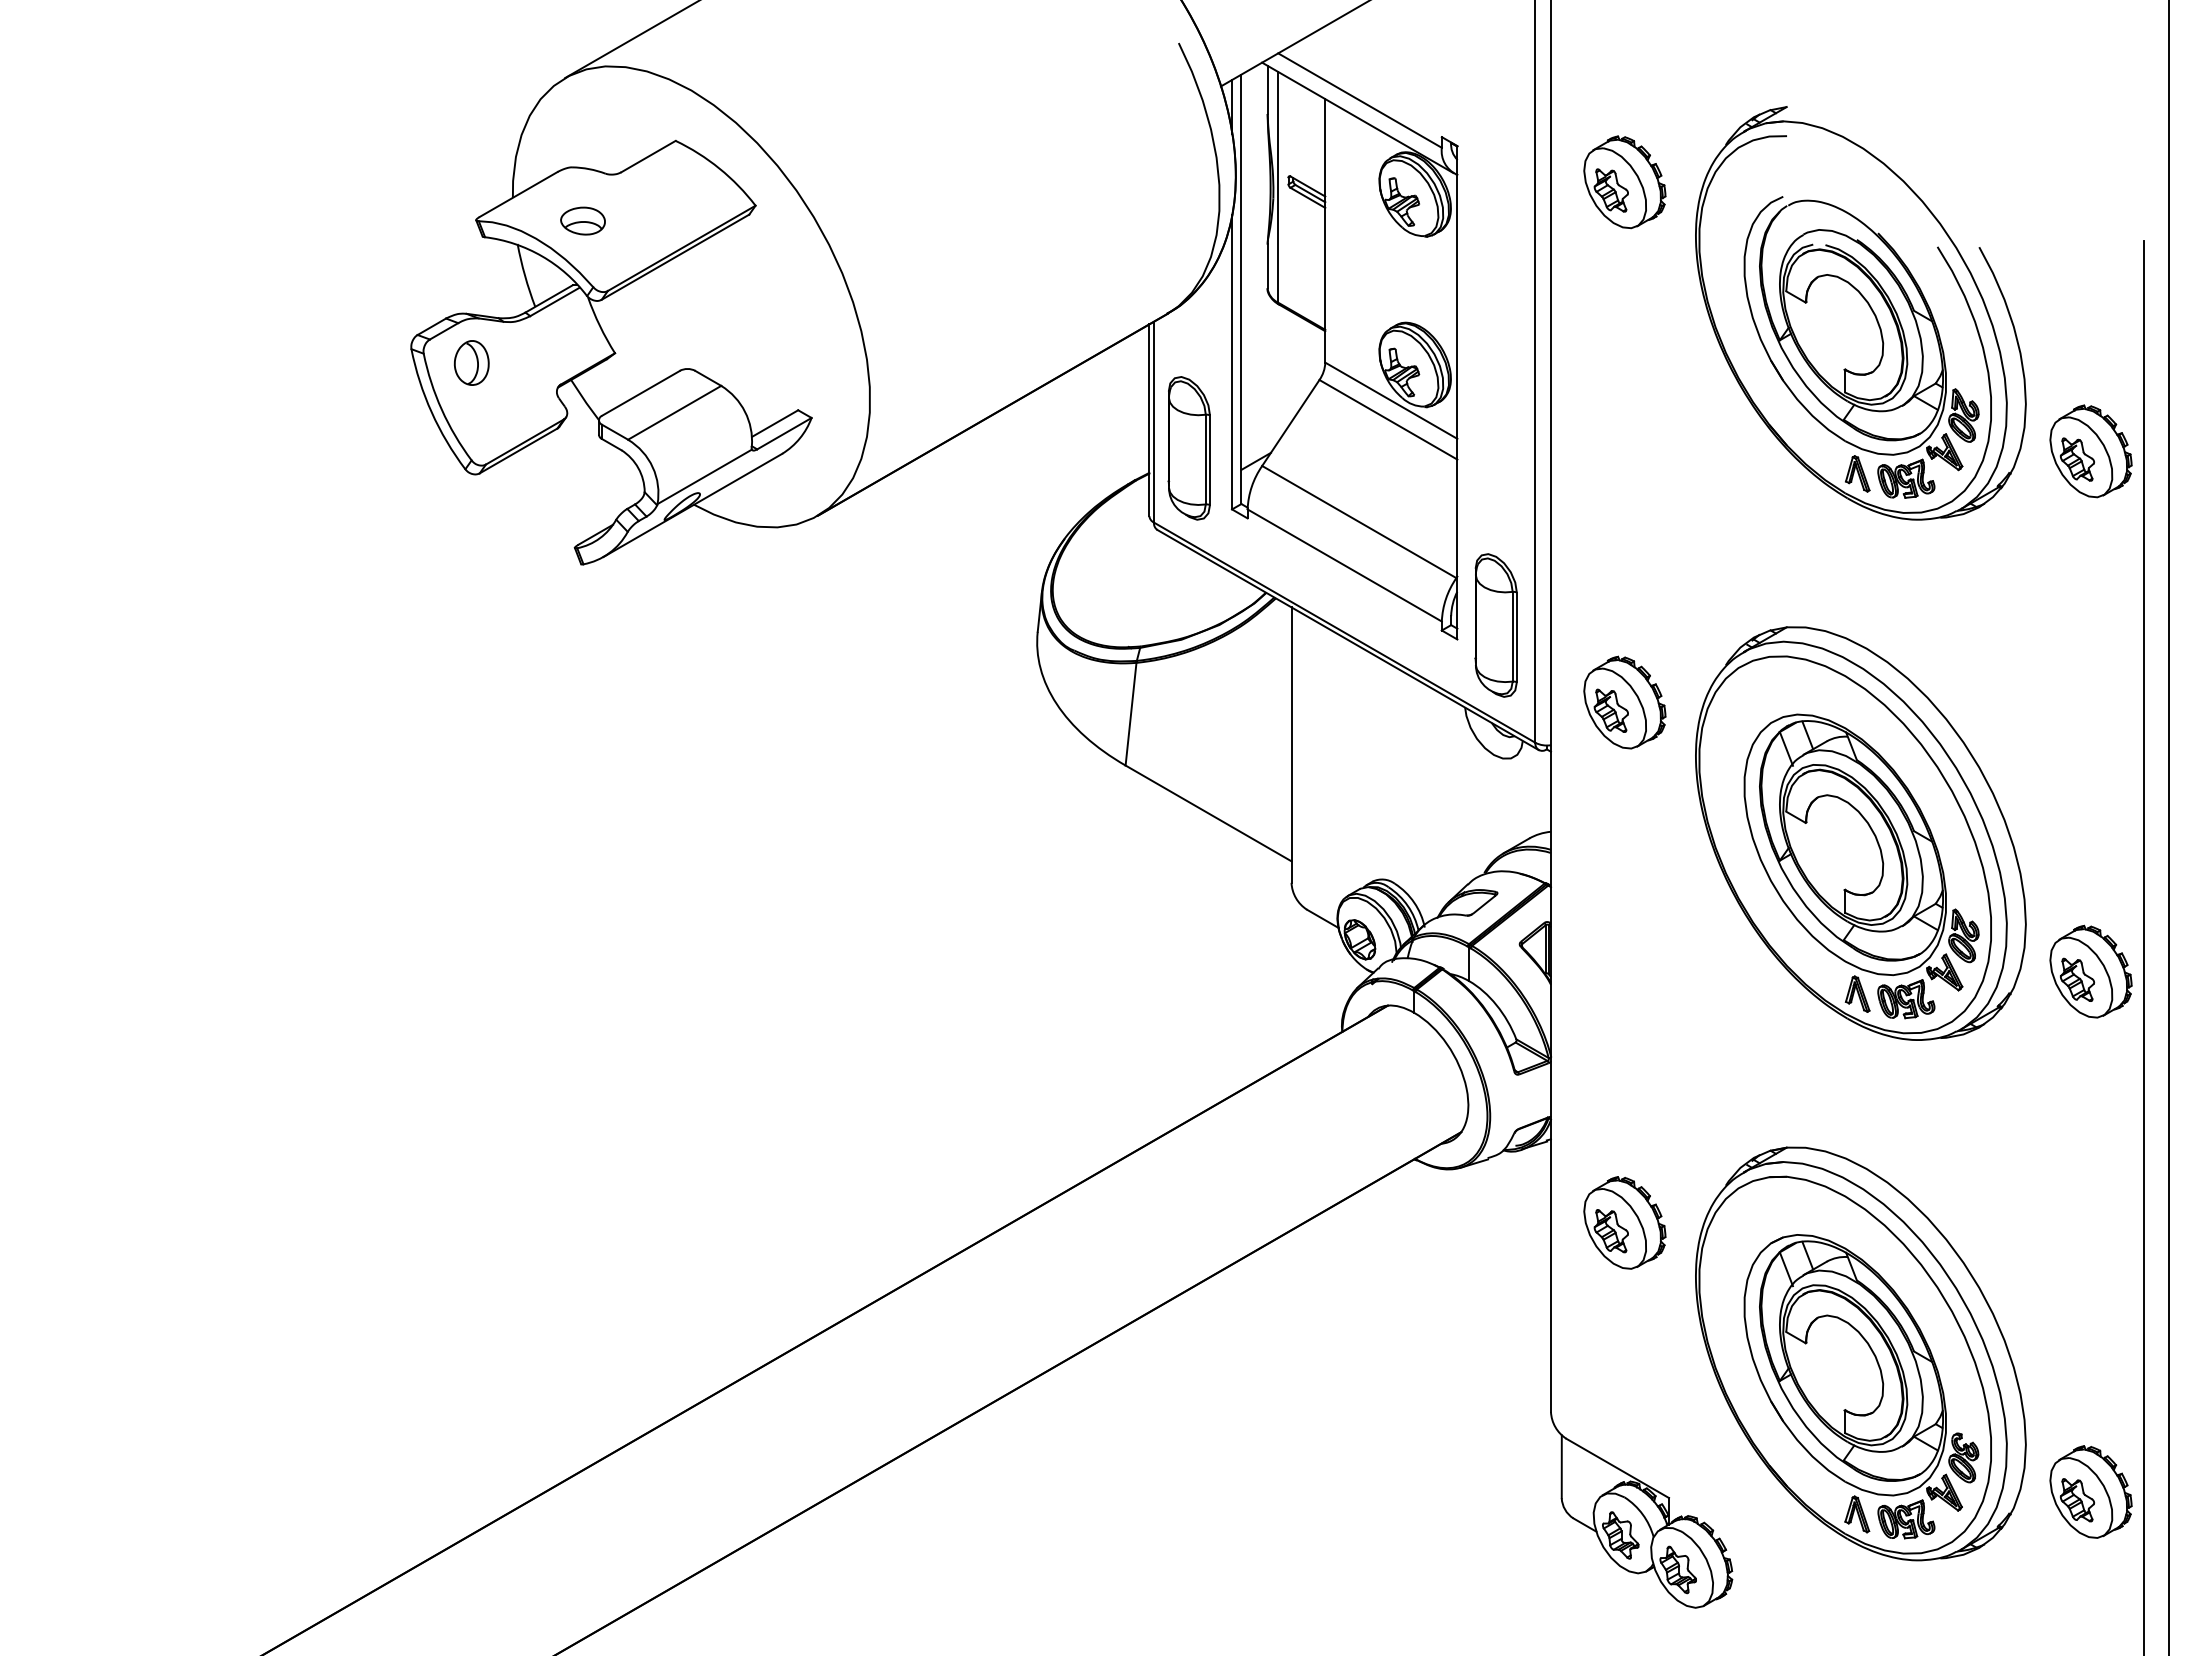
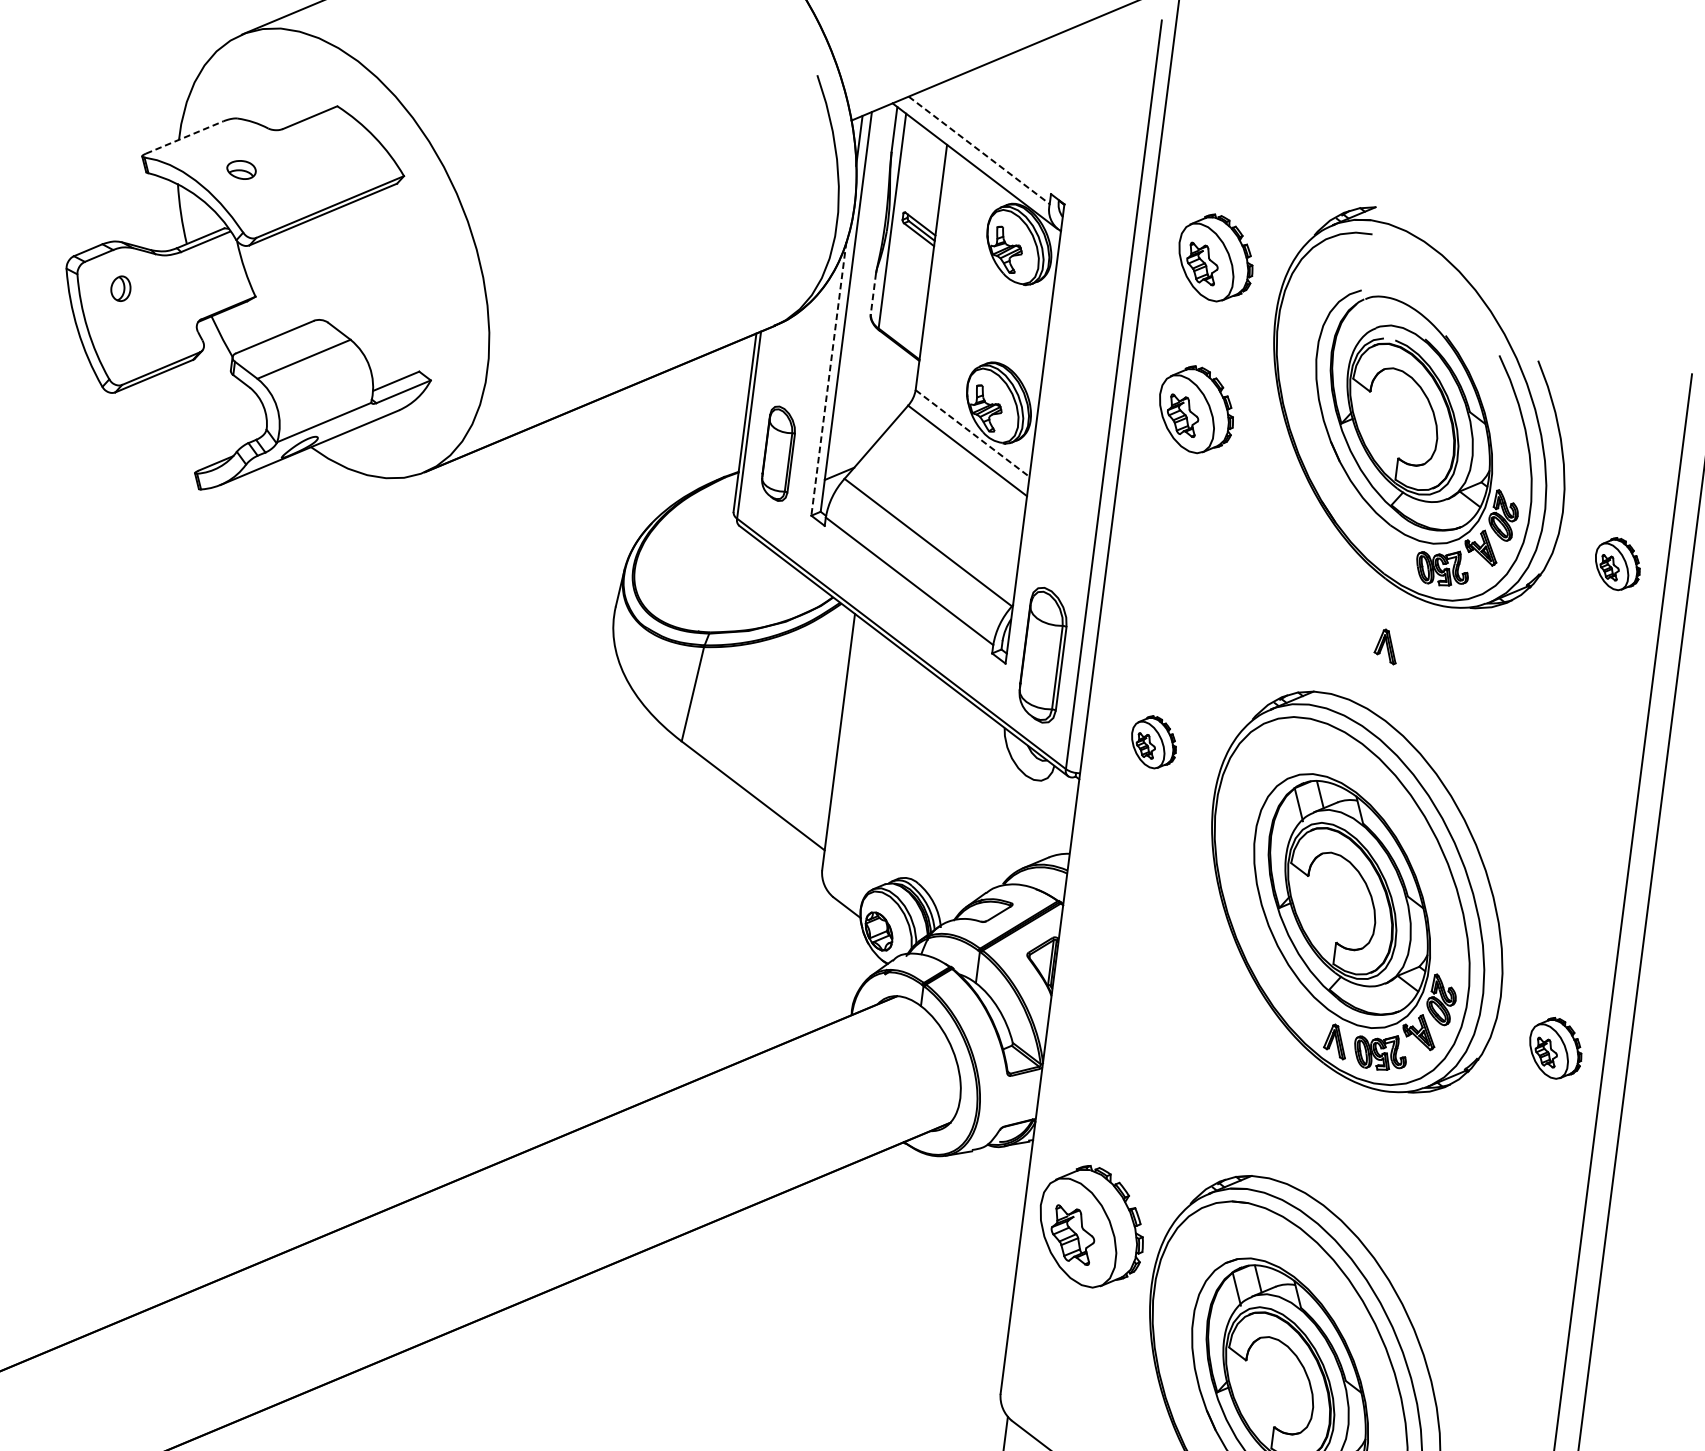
line: (1360, 100) -> (979, 150), solid -> dashed
line: (518, 194) -> (184, 137), solid -> dashed
part: (582, 220) -> (241, 169), size x0.7
line: (1267, 266) -> (873, 293), solid -> dashed
part: (1624, 345) -> (1196, 409), added
part: (471, 362) -> (120, 288), size x0.6
line: (1232, 362) -> (829, 378), solid -> dashed
line: (1391, 401) -> (972, 434), solid -> dashed
part: (1188, 448) -> (778, 453), size x0.7
part: (2090, 451) -> (1617, 564), size x0.6
part: (1857, 473) -> (1386, 646), moved
part: (1624, 702) -> (1153, 742), size x0.6
part: (2090, 971) -> (1555, 1048), size x0.7
part: (1624, 1222) -> (1091, 1226), size x1.4

